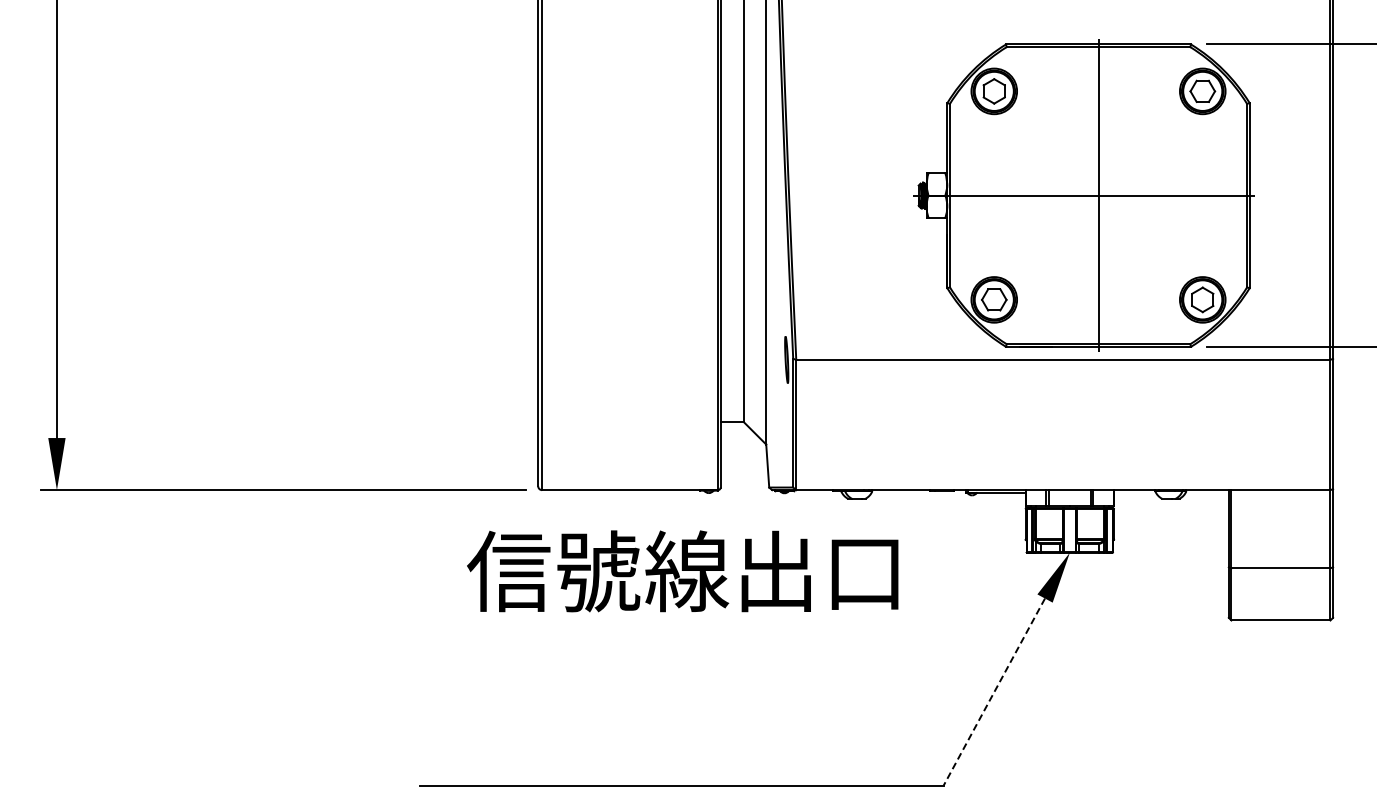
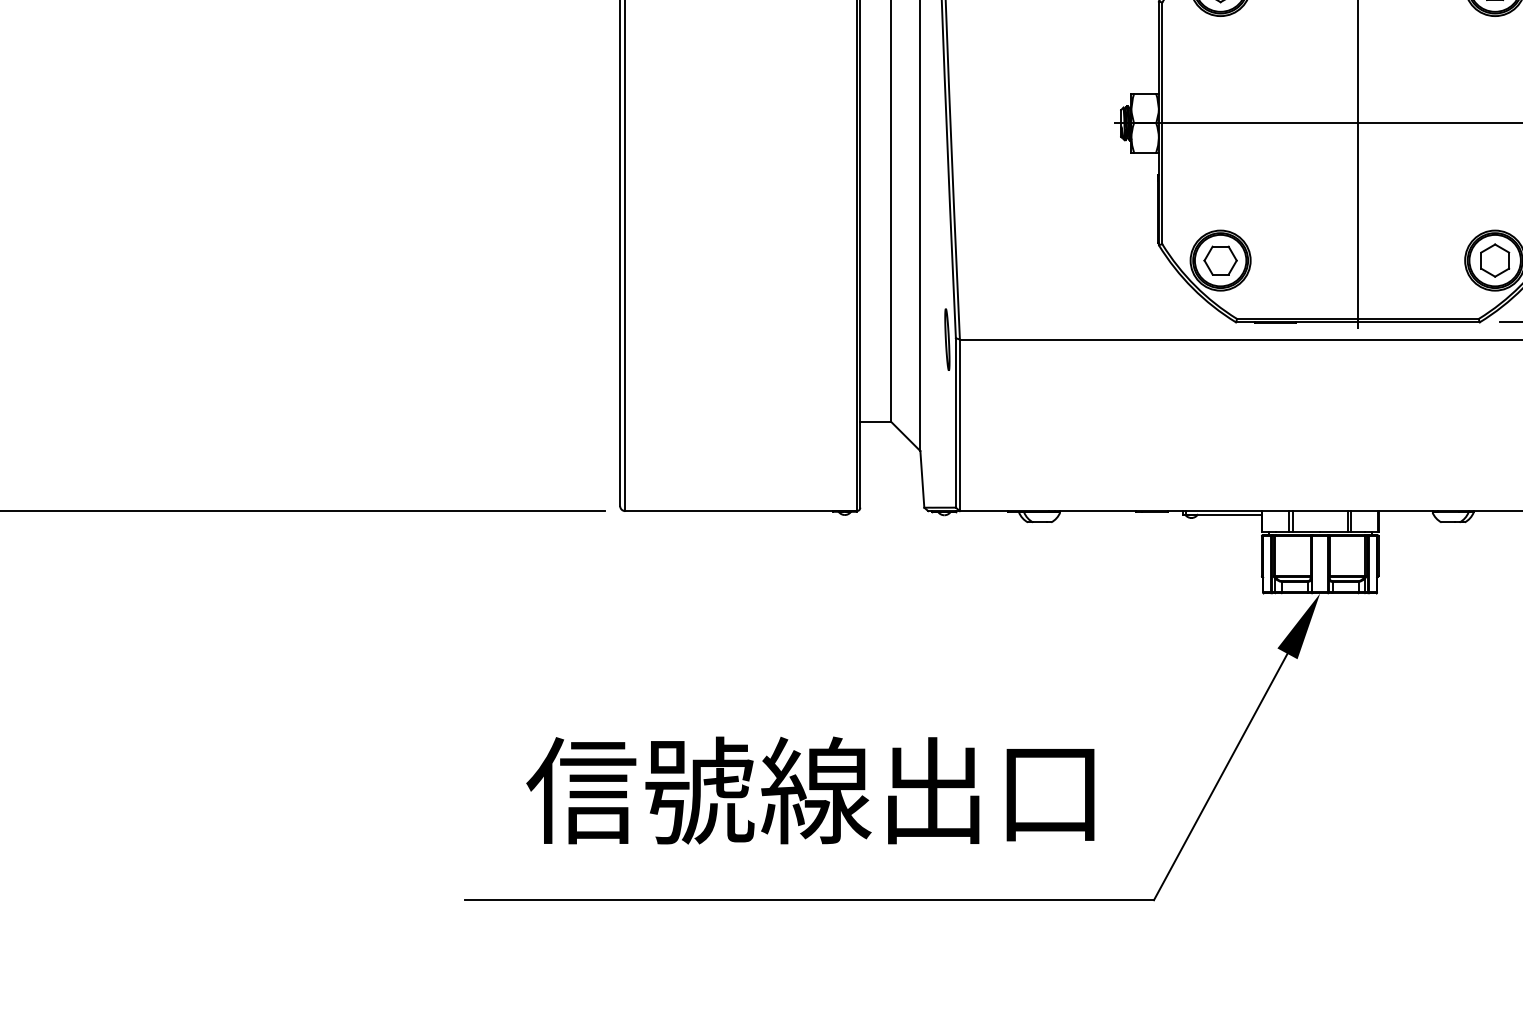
text: (682, 571) -> (810, 790), moved
line: (994, 692) -> (1220, 777), dashed -> solid

